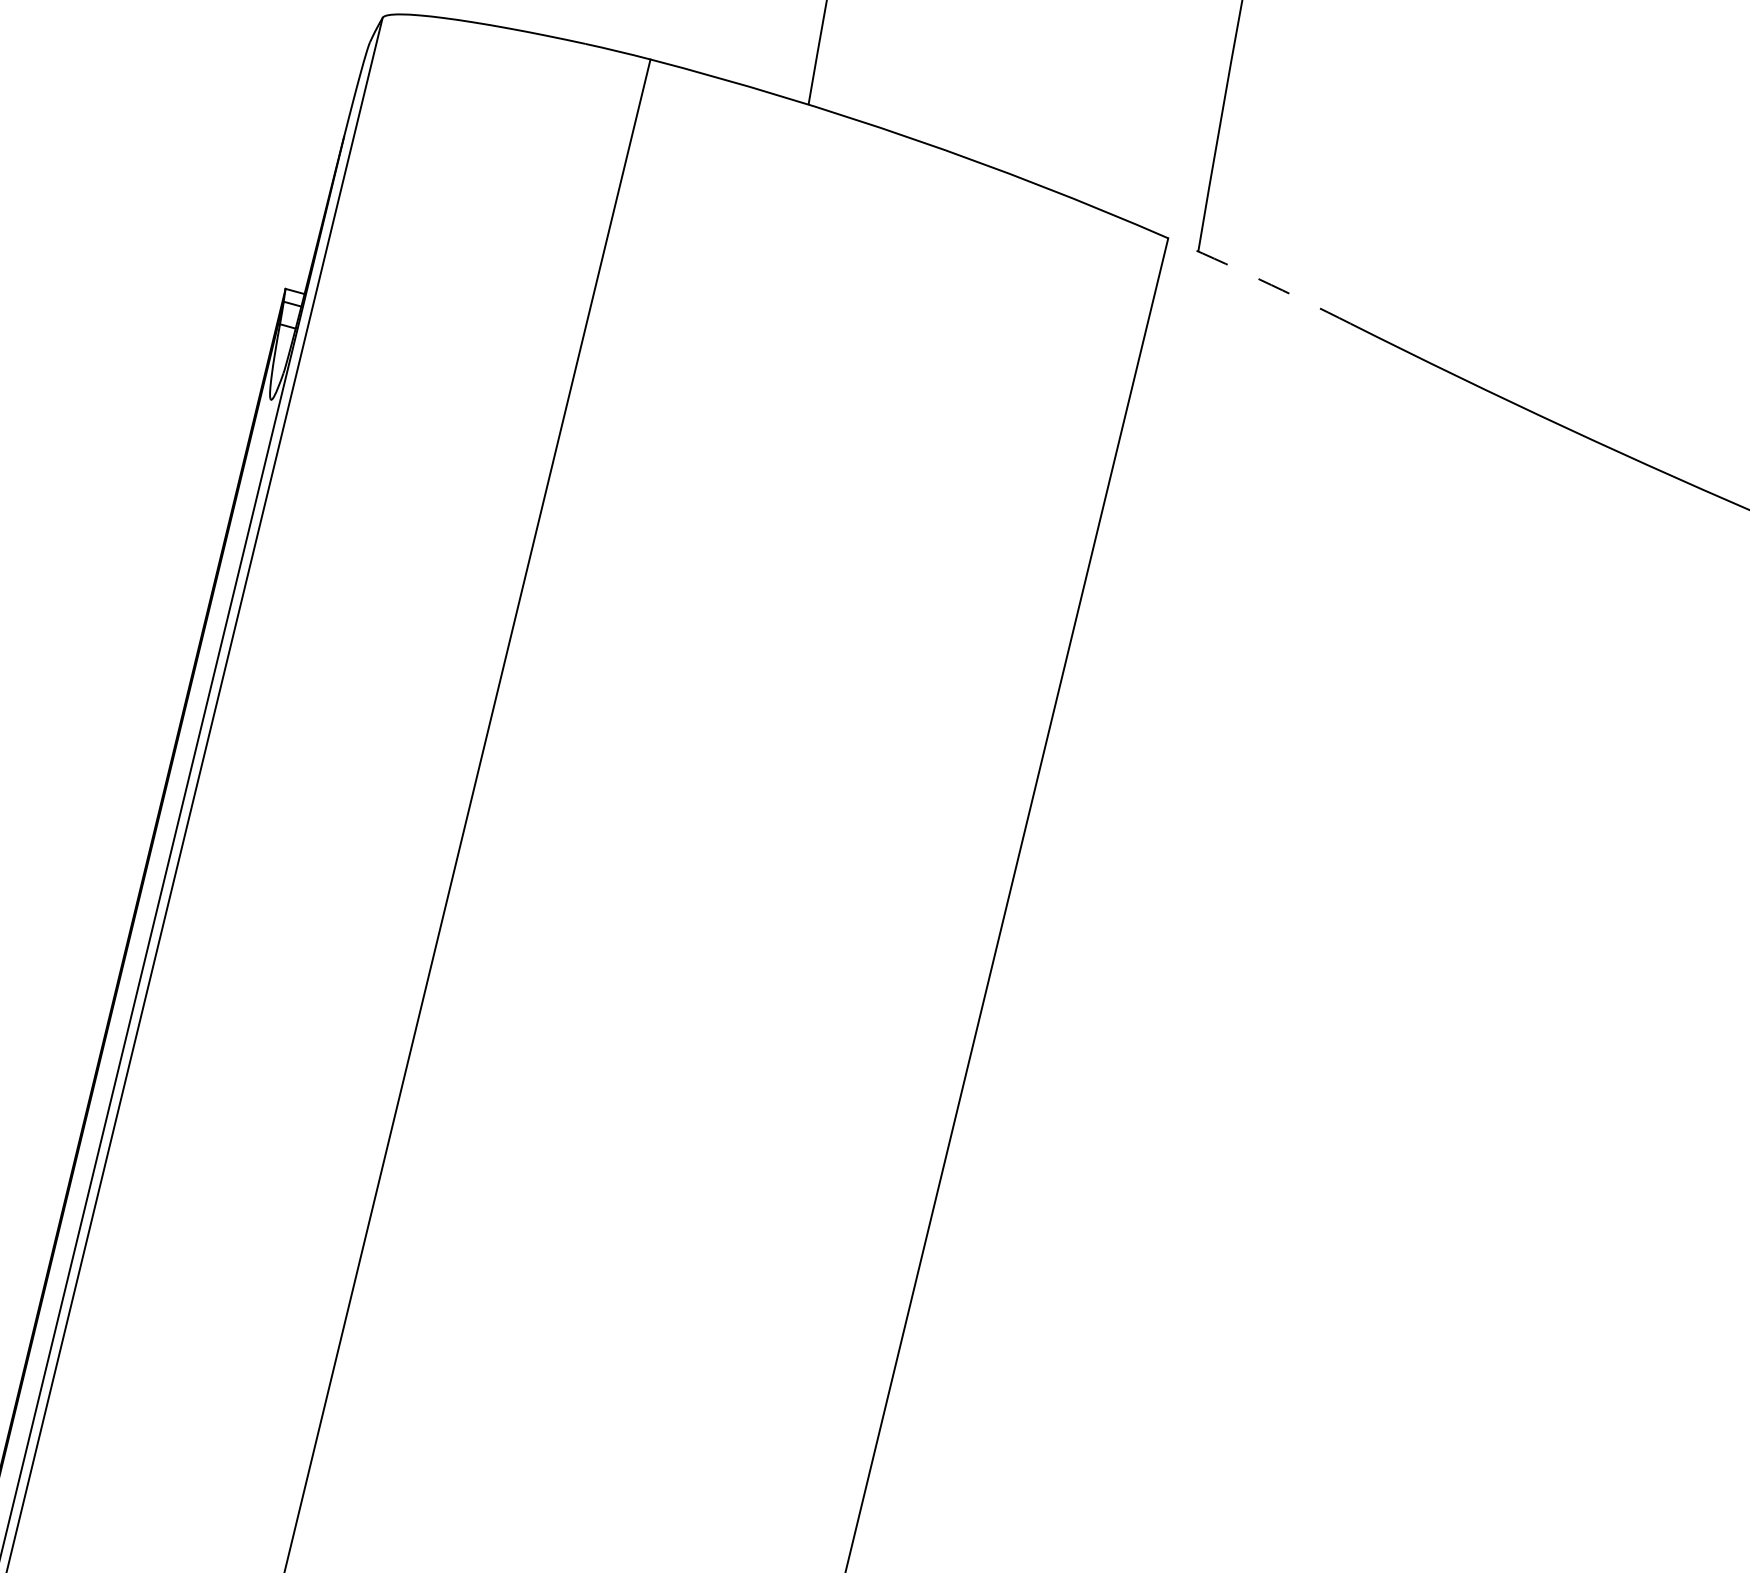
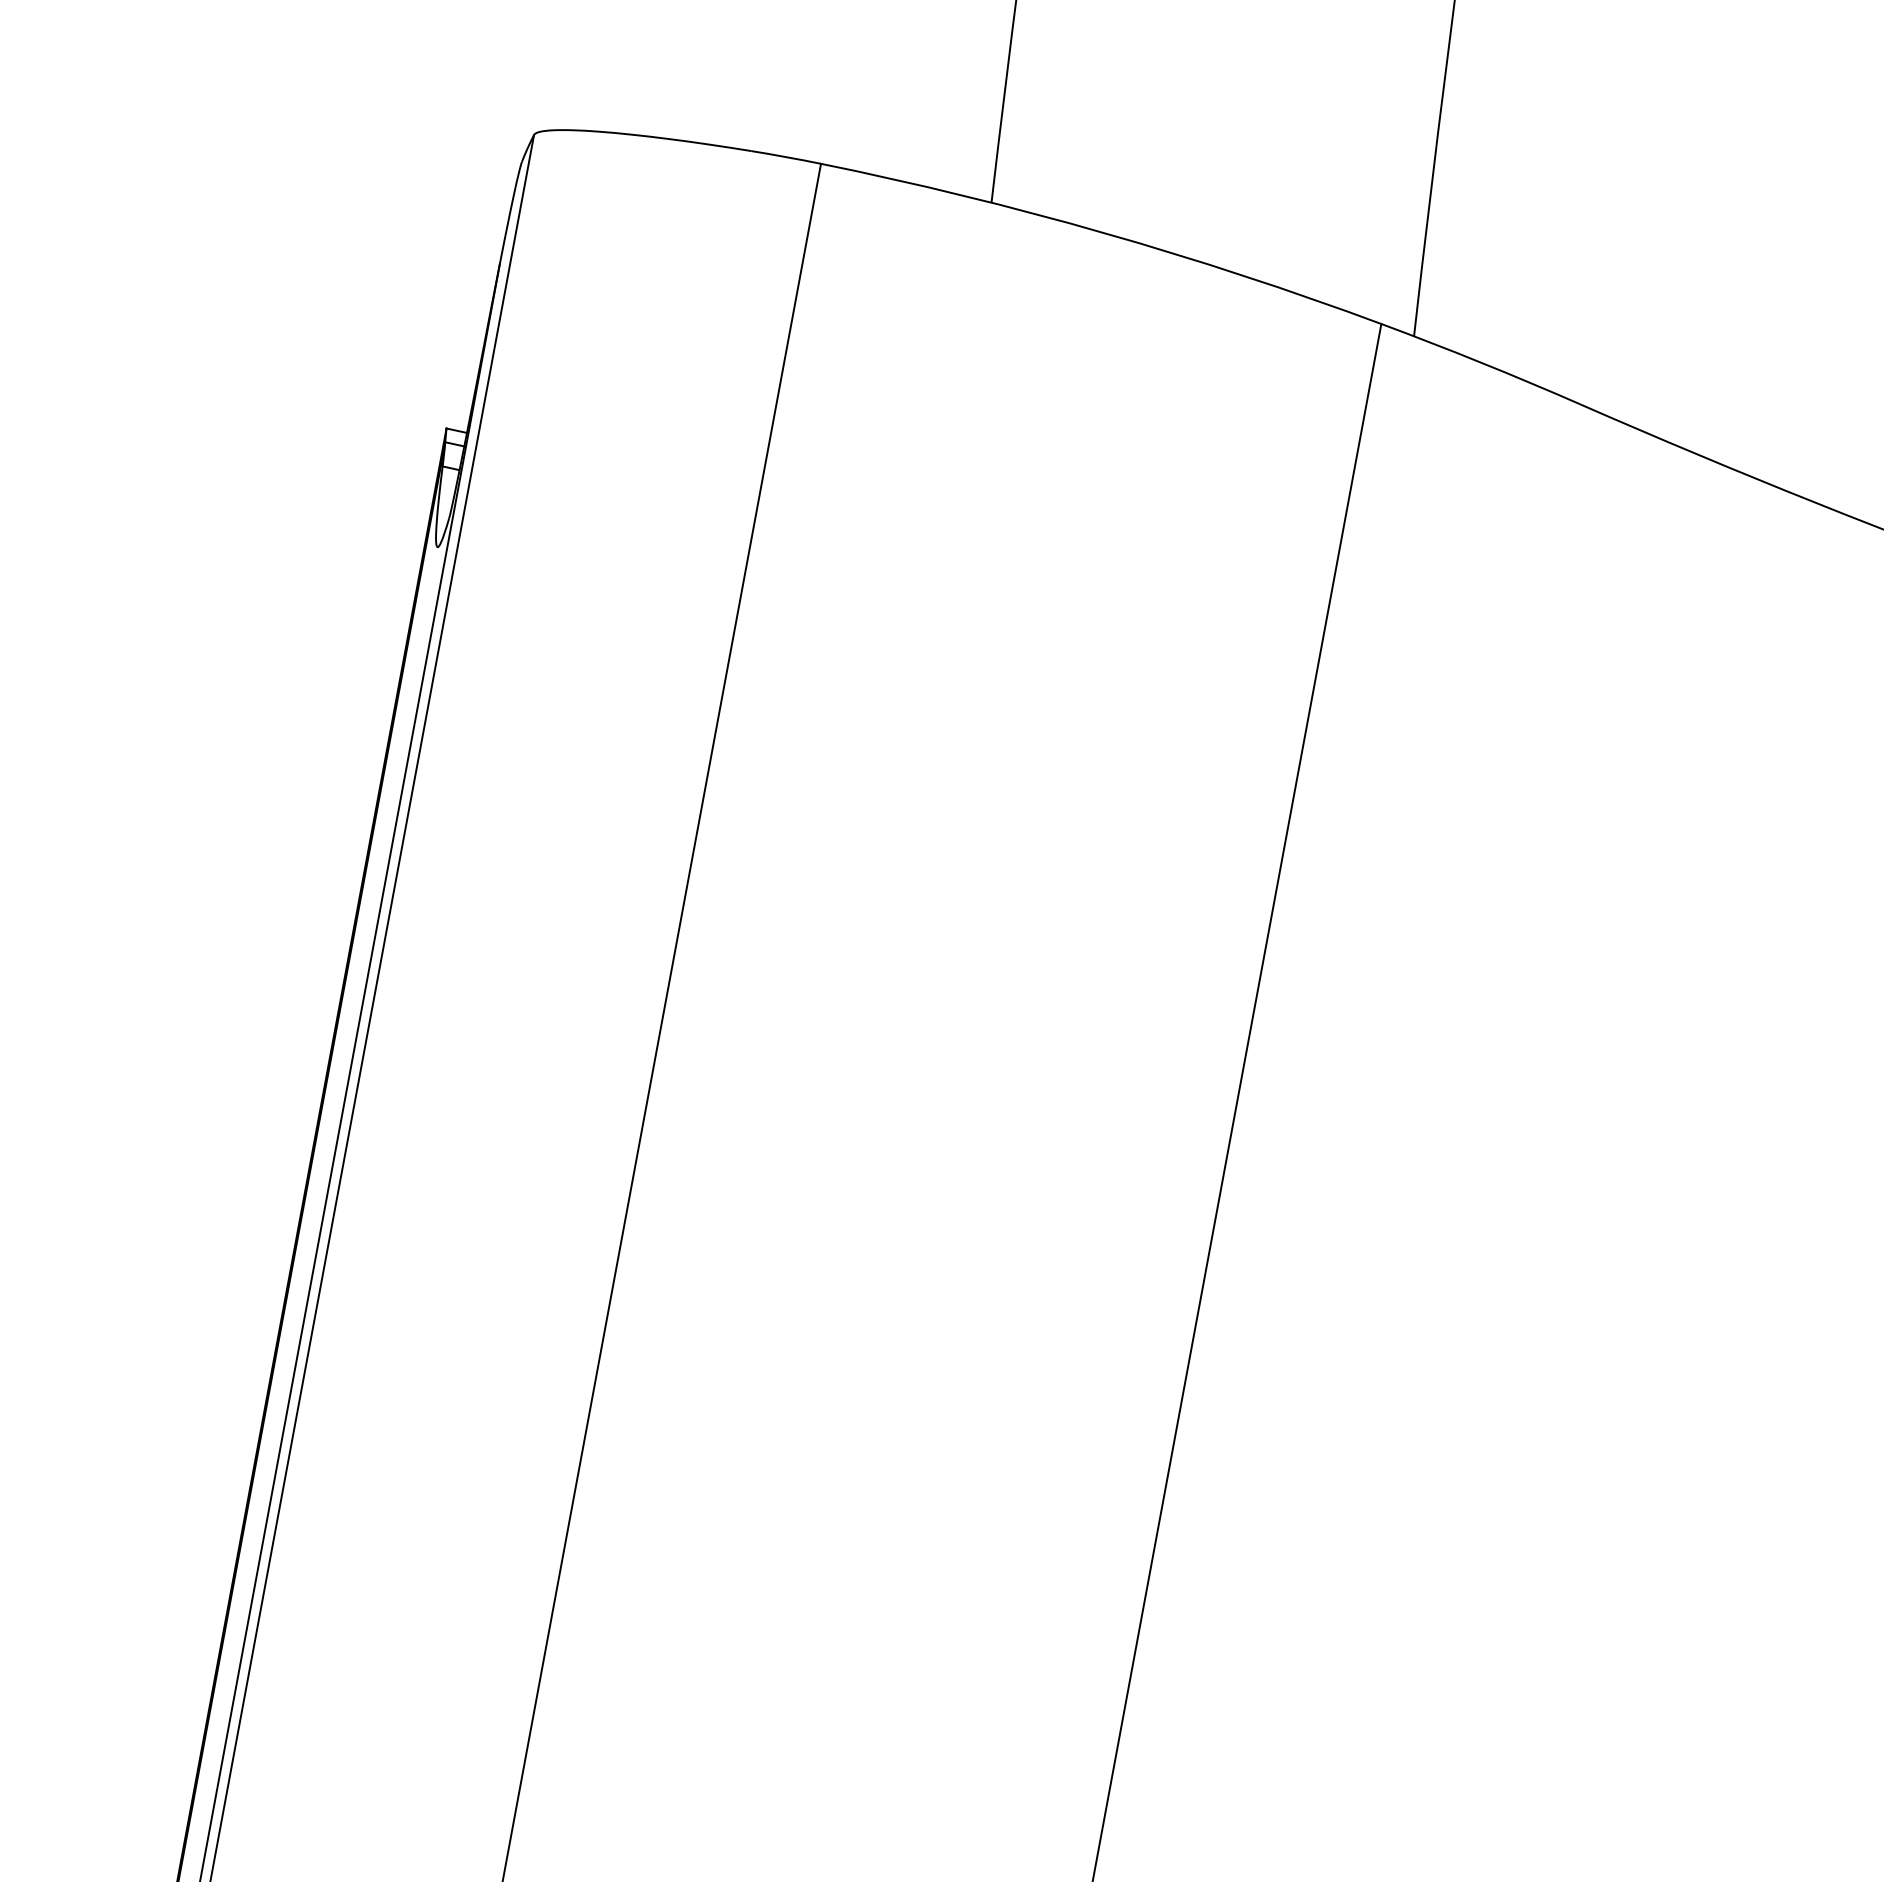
arc: (1260, 279) -> (1481, 362), dashed -> solid

